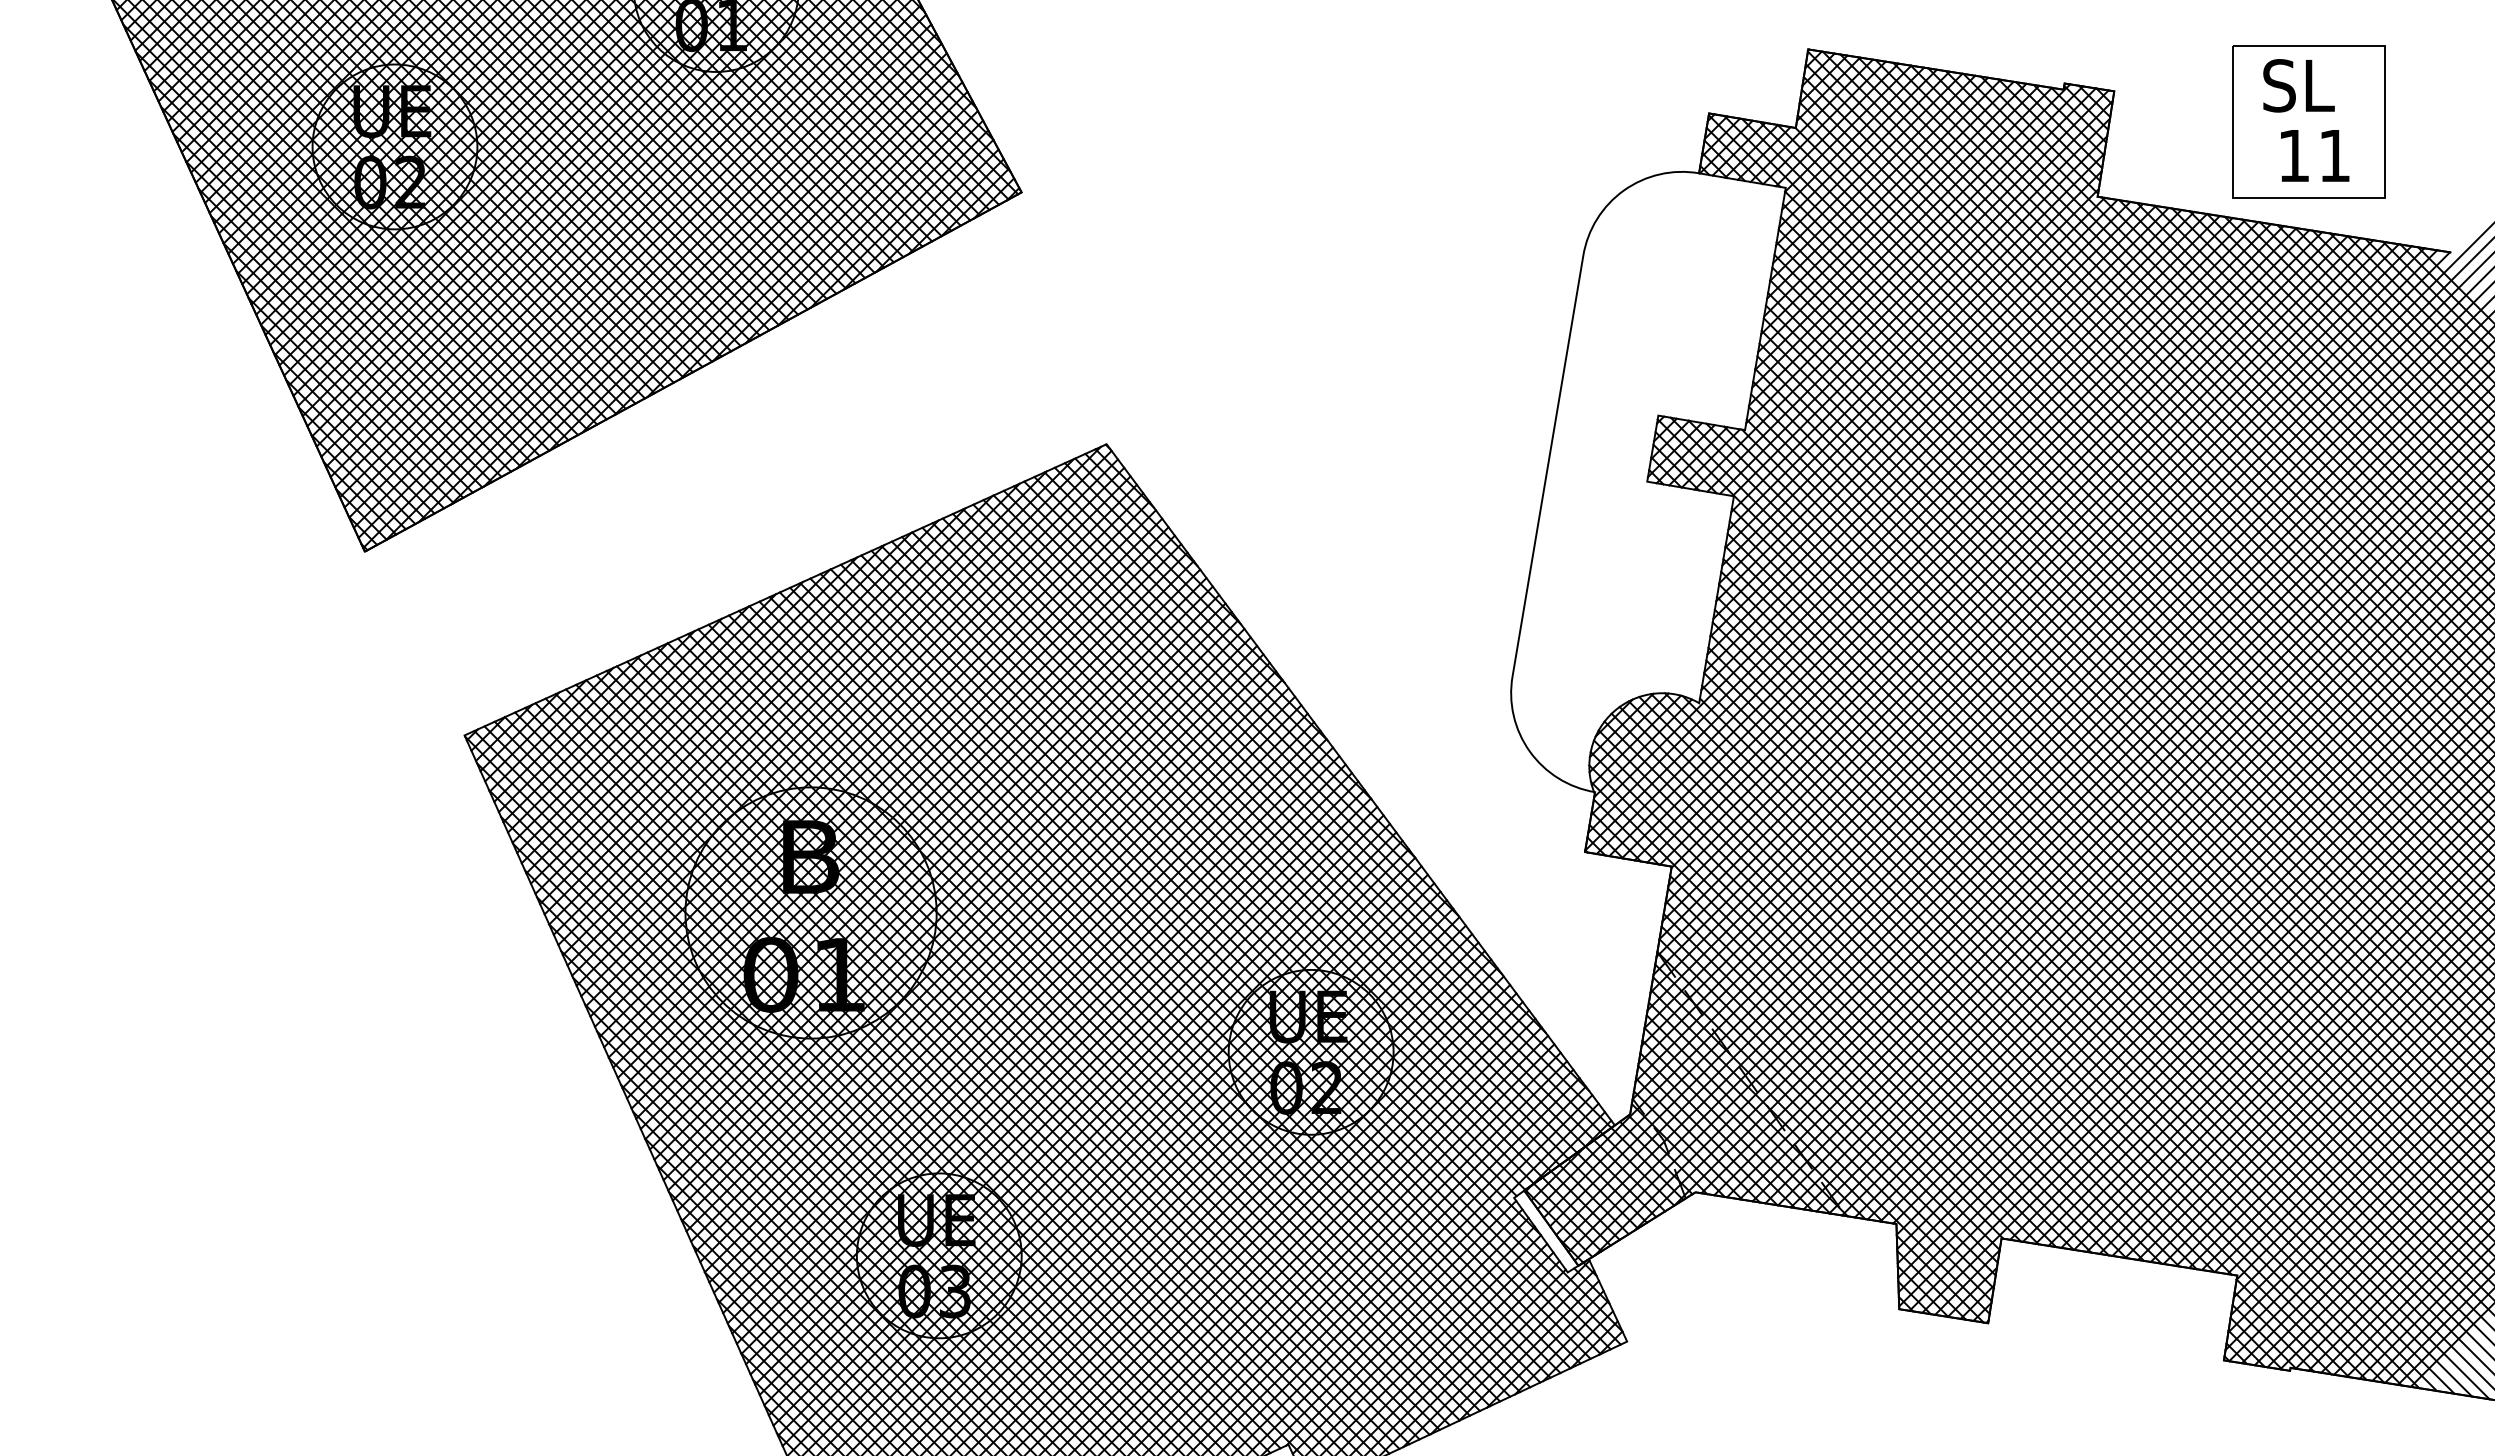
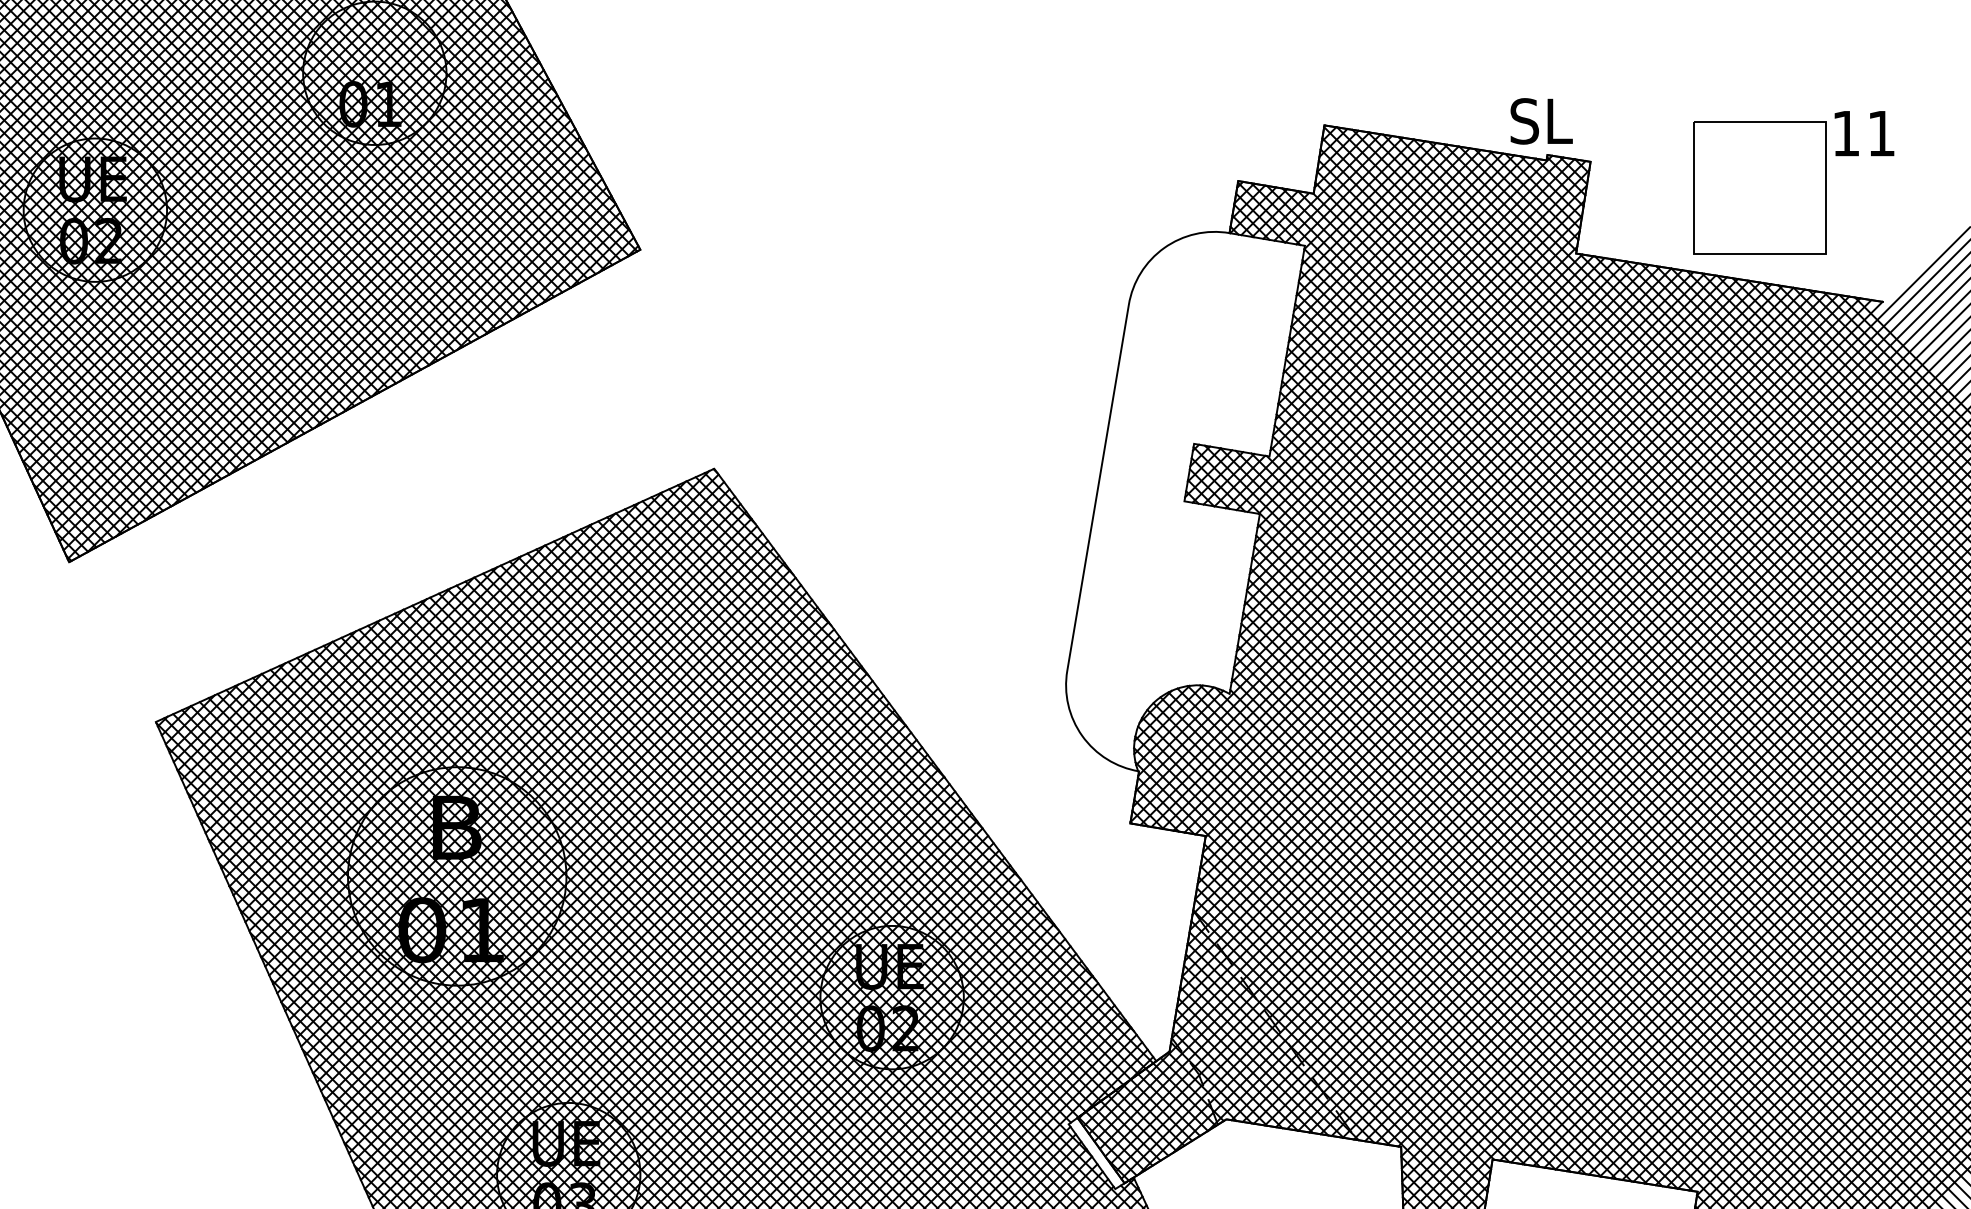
text: (2298, 85) -> (1541, 121), moved
text: (2315, 155) -> (1864, 133), moved

